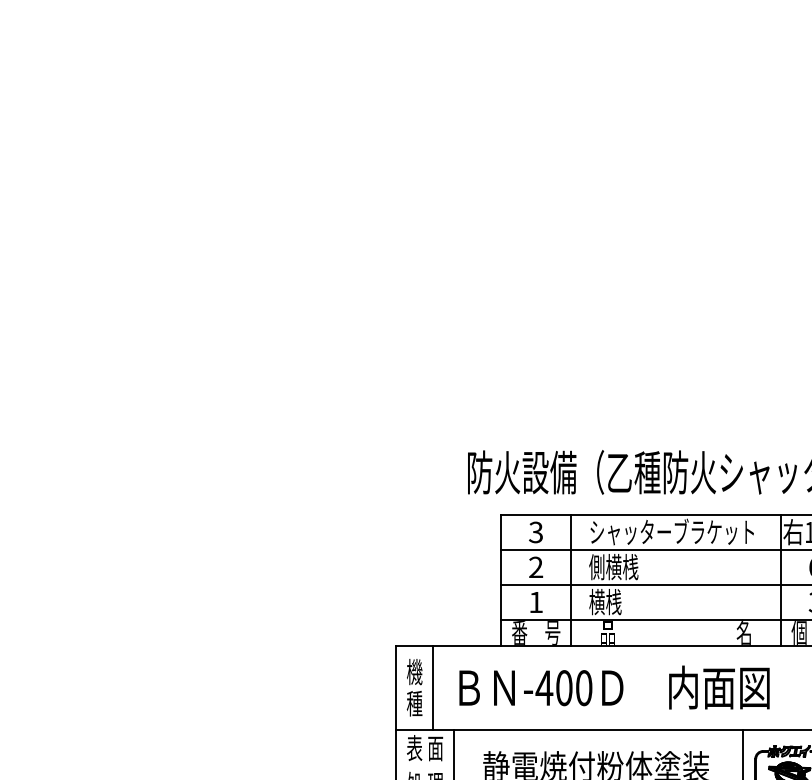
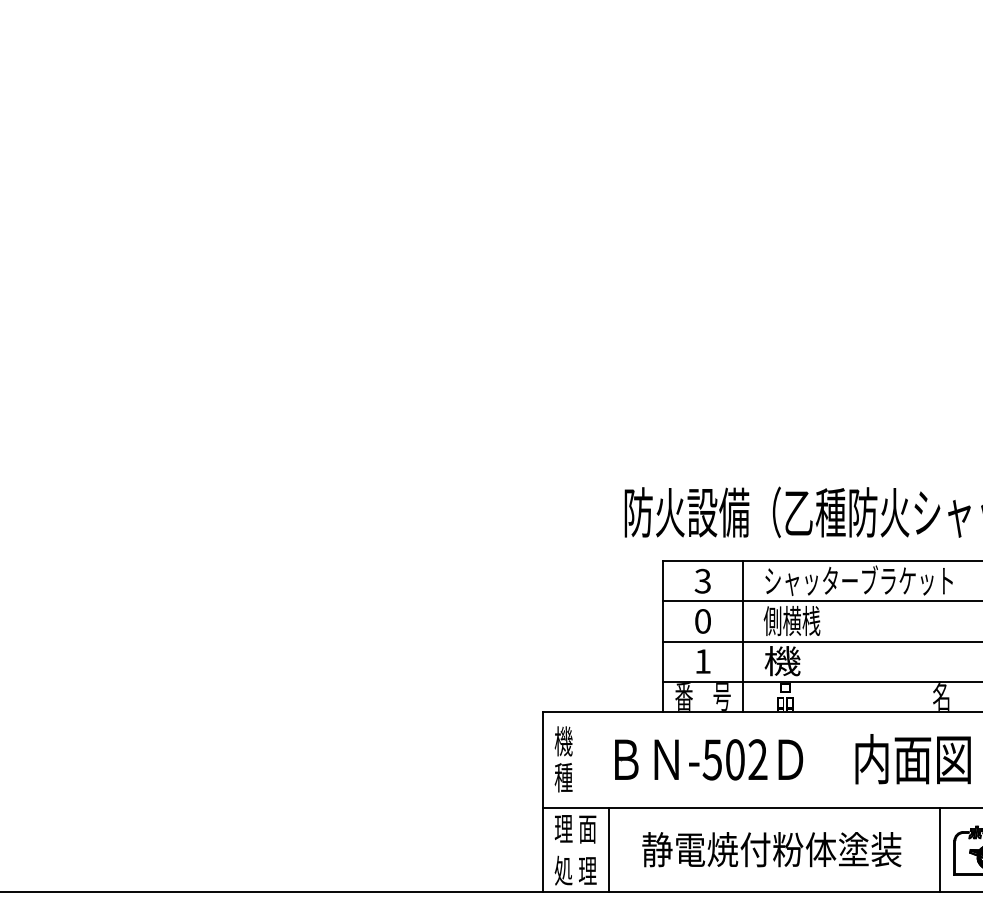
text: (535, 567) -> (702, 621), 2 -> 0
text: (605, 602) -> (782, 661), 横桟 -> 機
line: (432, 687) -> (584, 759), removed
text: (563, 687) -> (734, 759), -400 -> -502
text: (414, 748) -> (563, 828), 表 -> 理

